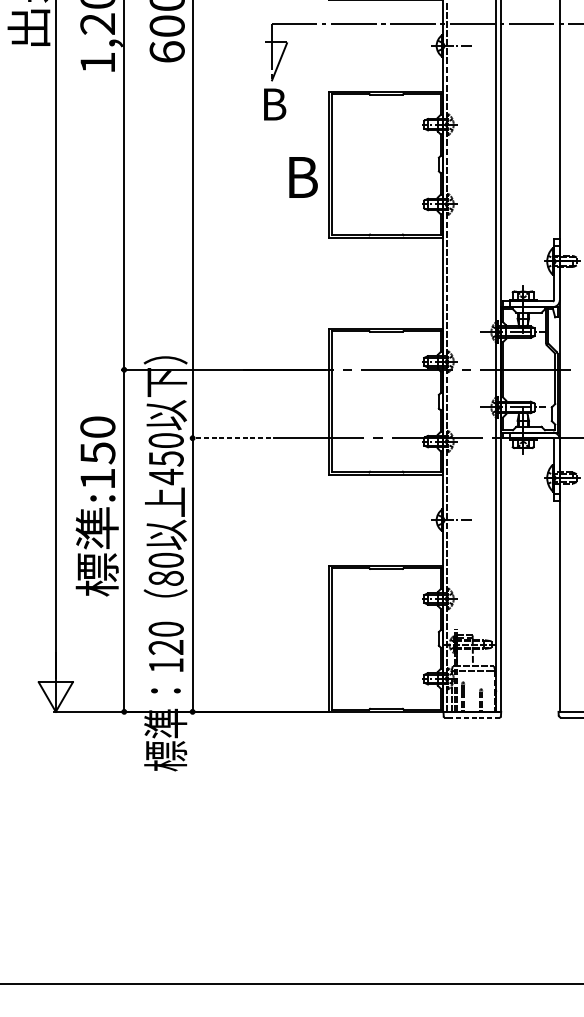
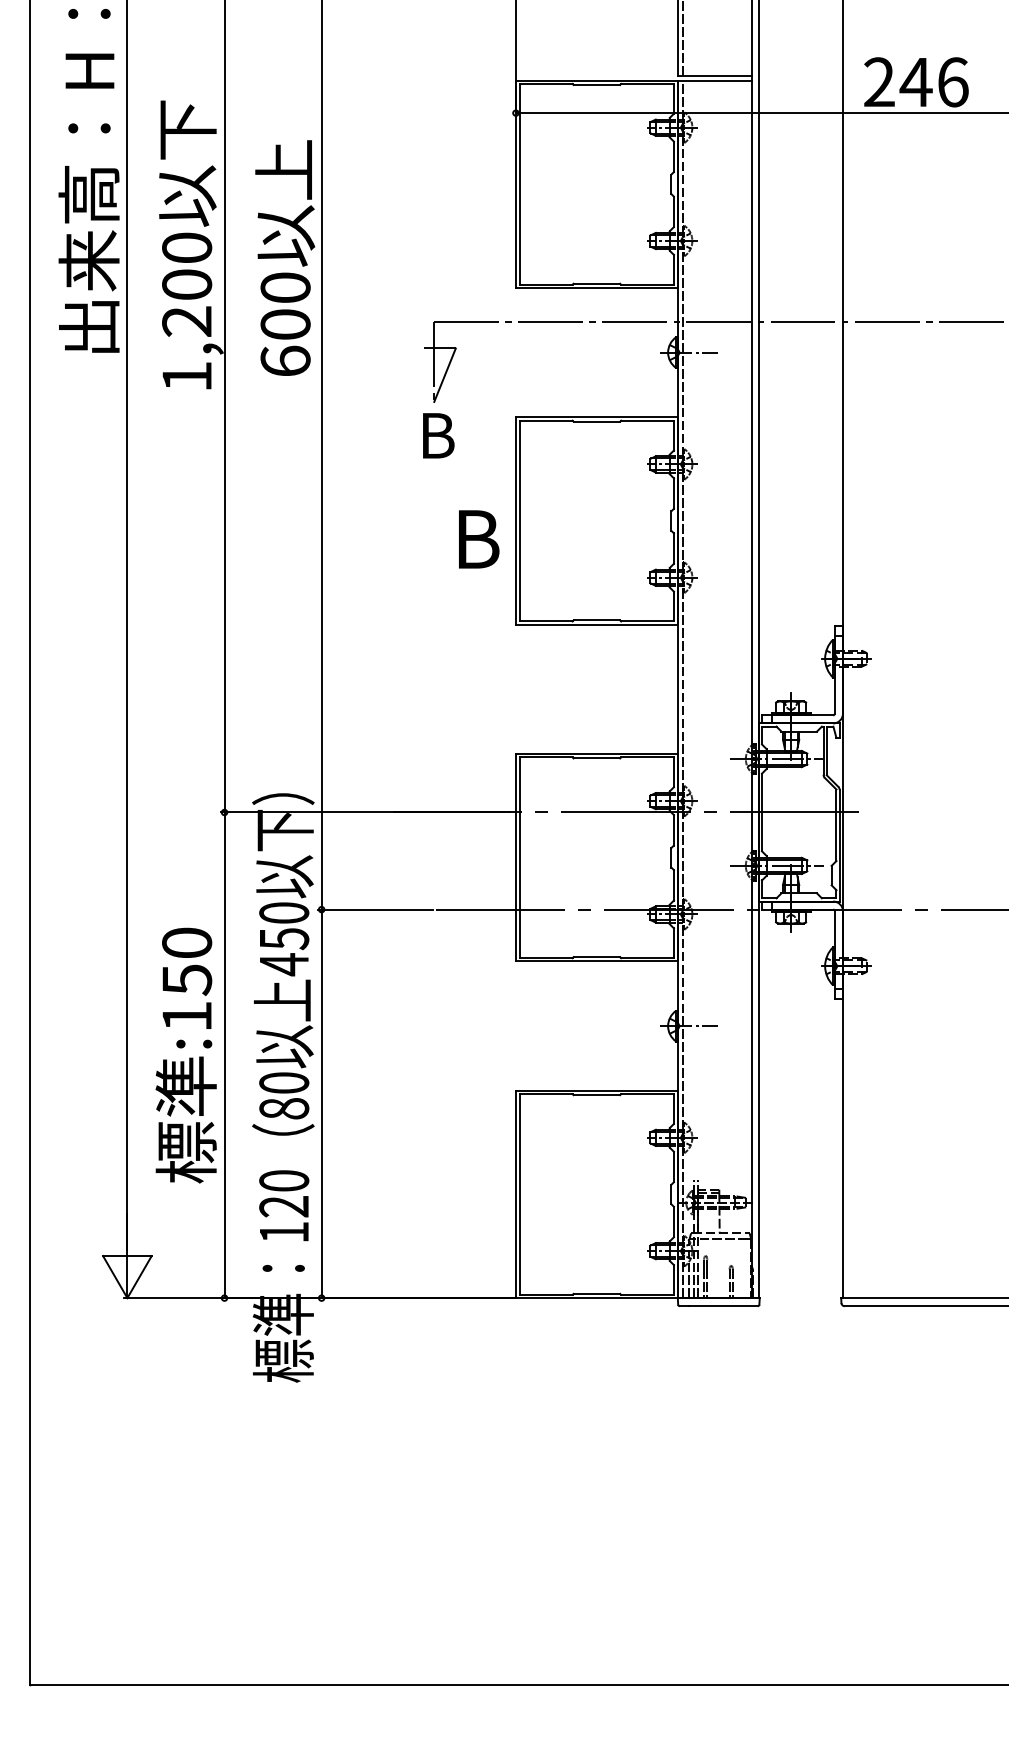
line: (230, 438) -> (375, 909), dashed -> solid
text: (96, 506) -> (185, 1055), moved
line: (475, 717) -> (723, 1306), dashed -> solid

